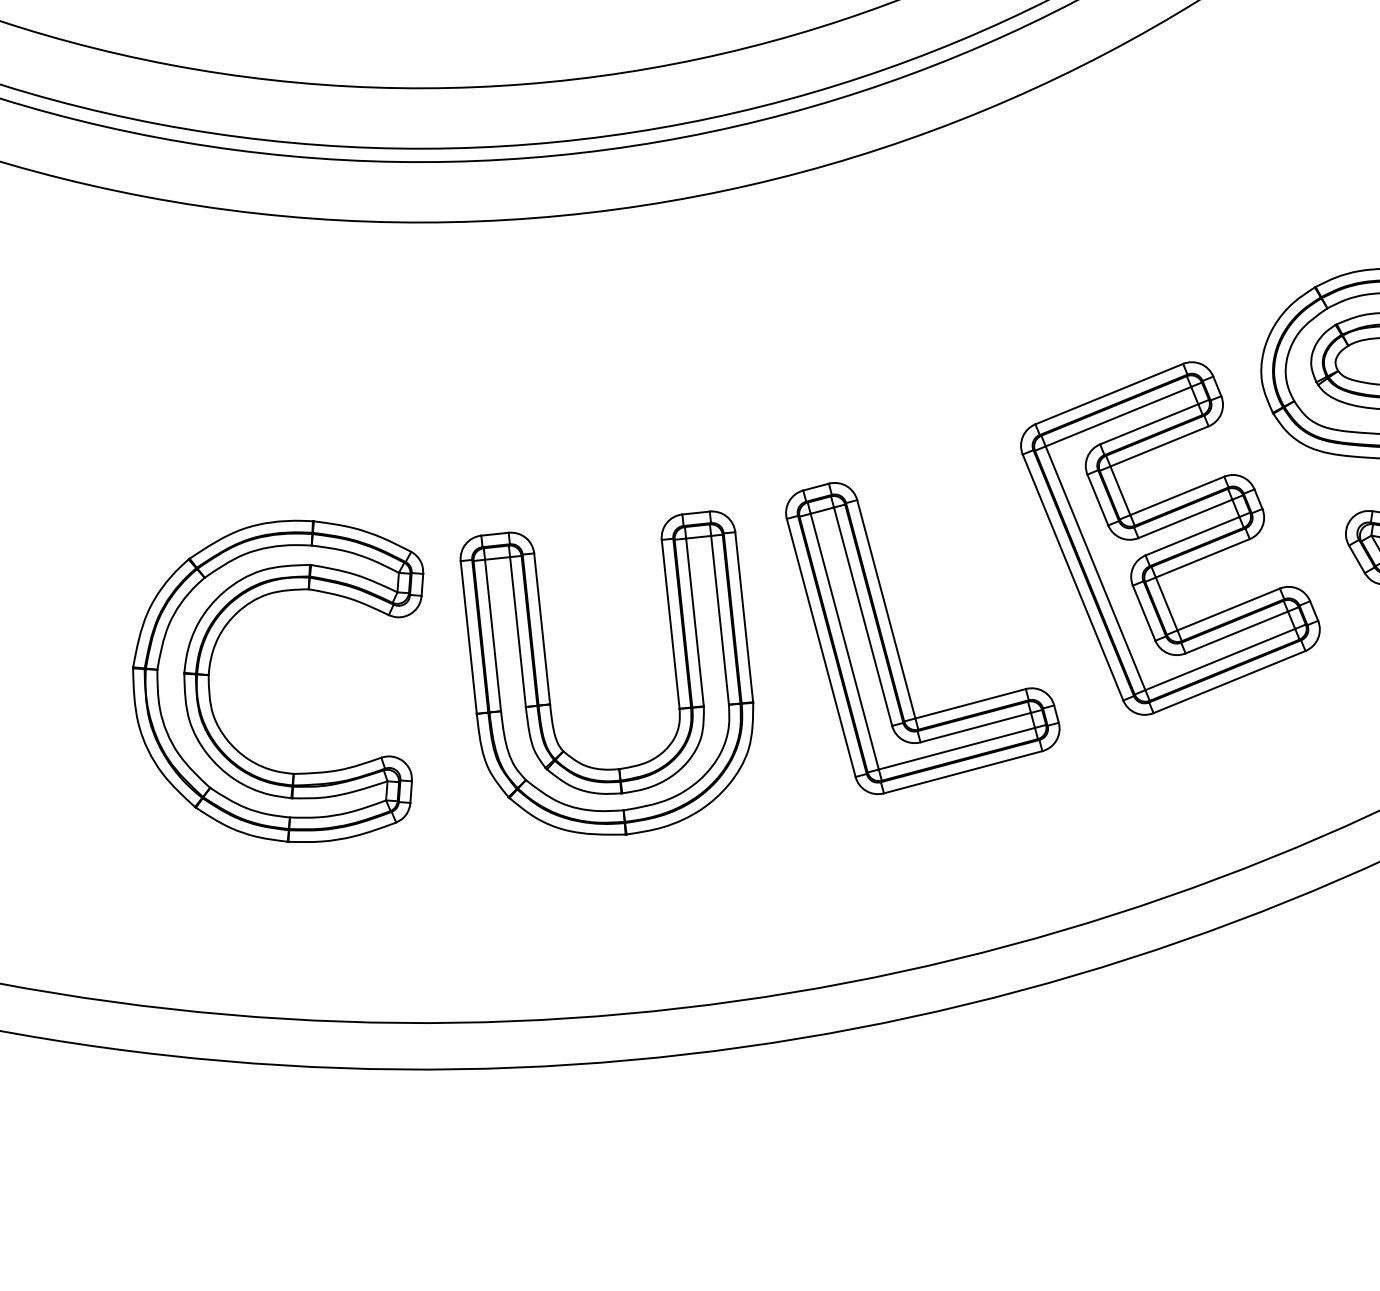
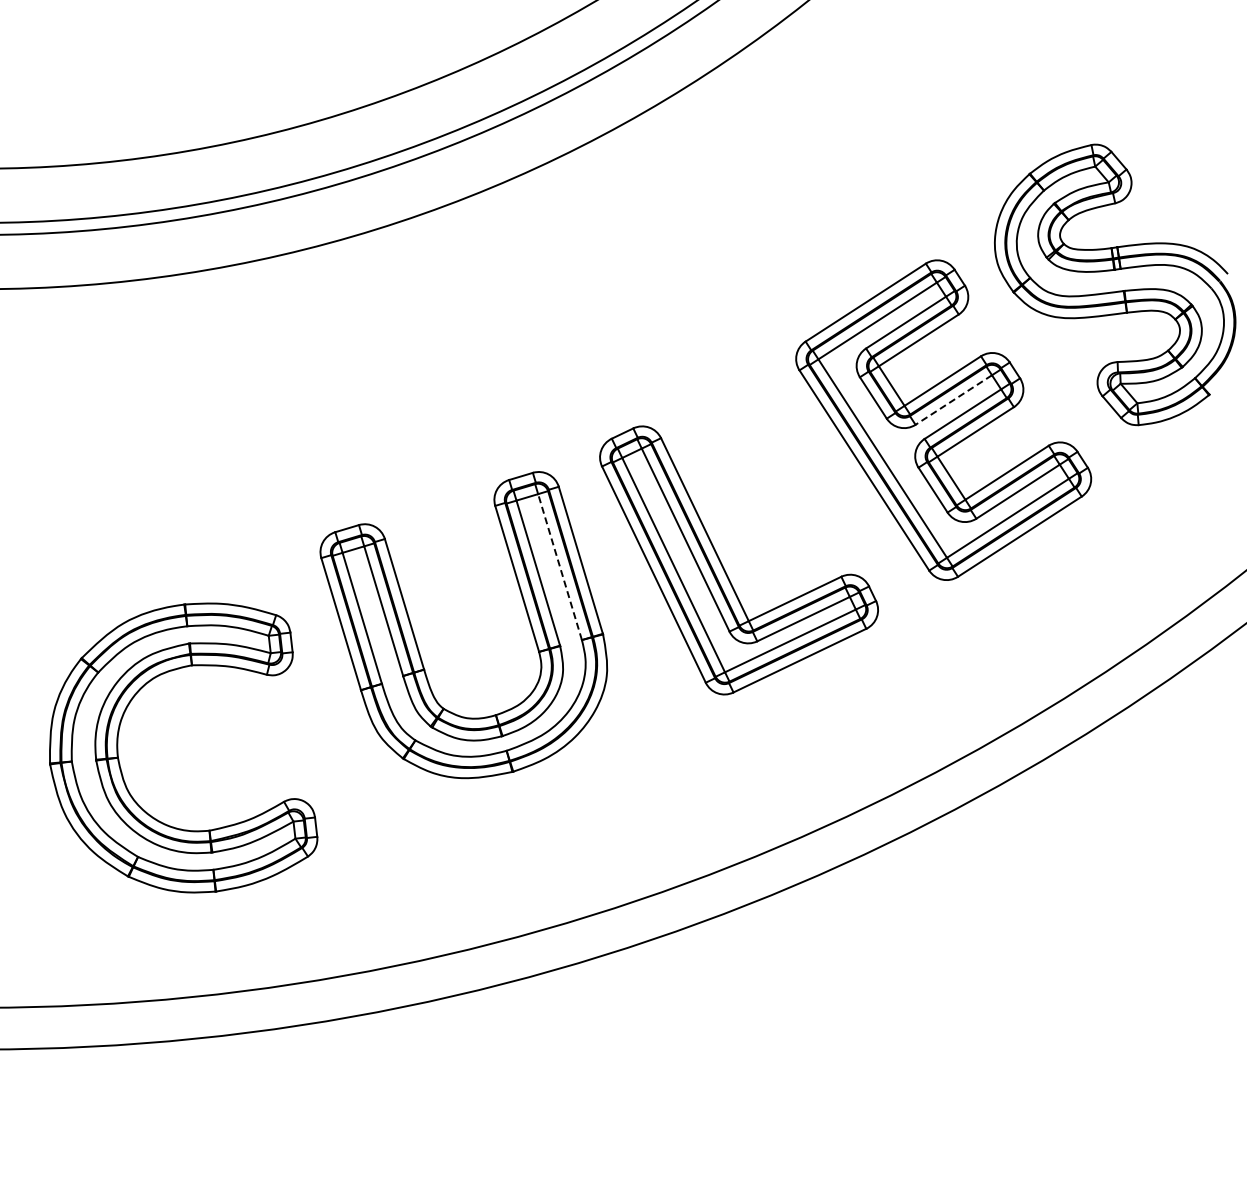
line: (1185, 519) -> (953, 400), solid -> dashed
line: (719, 619) -> (559, 566), solid -> dashed
part: (211, 664) -> (118, 747), moved

